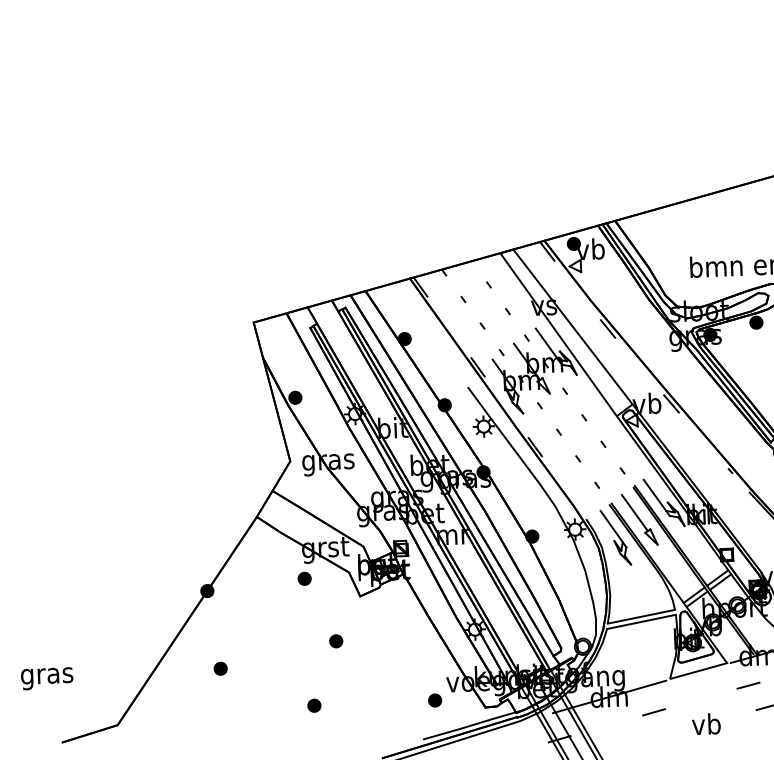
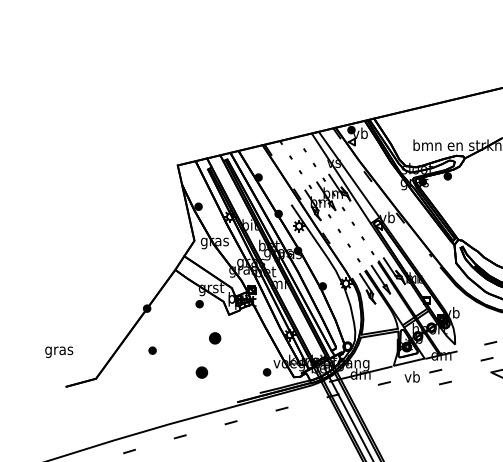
part: (336, 641) -> (215, 338), size x1.6
part: (315, 705) -> (202, 372), size x1.6
text: (704, 723) -> (411, 376), moved

